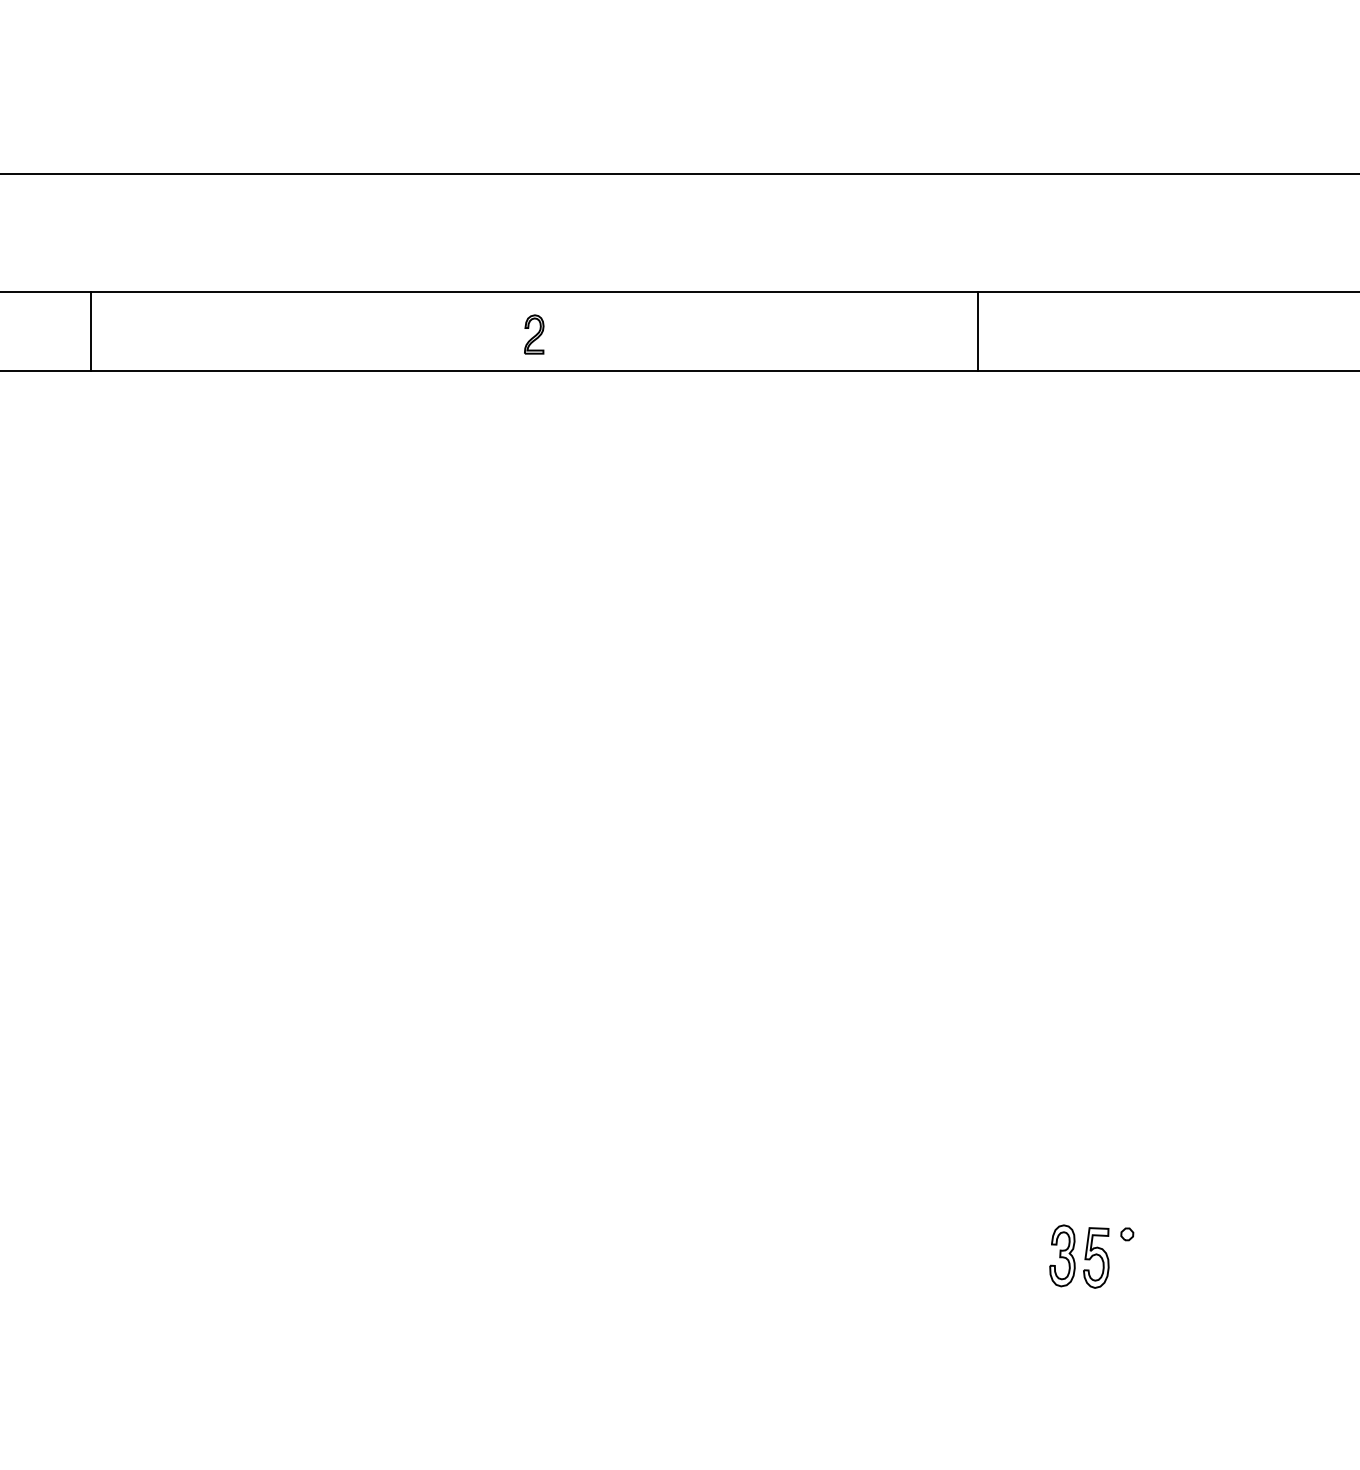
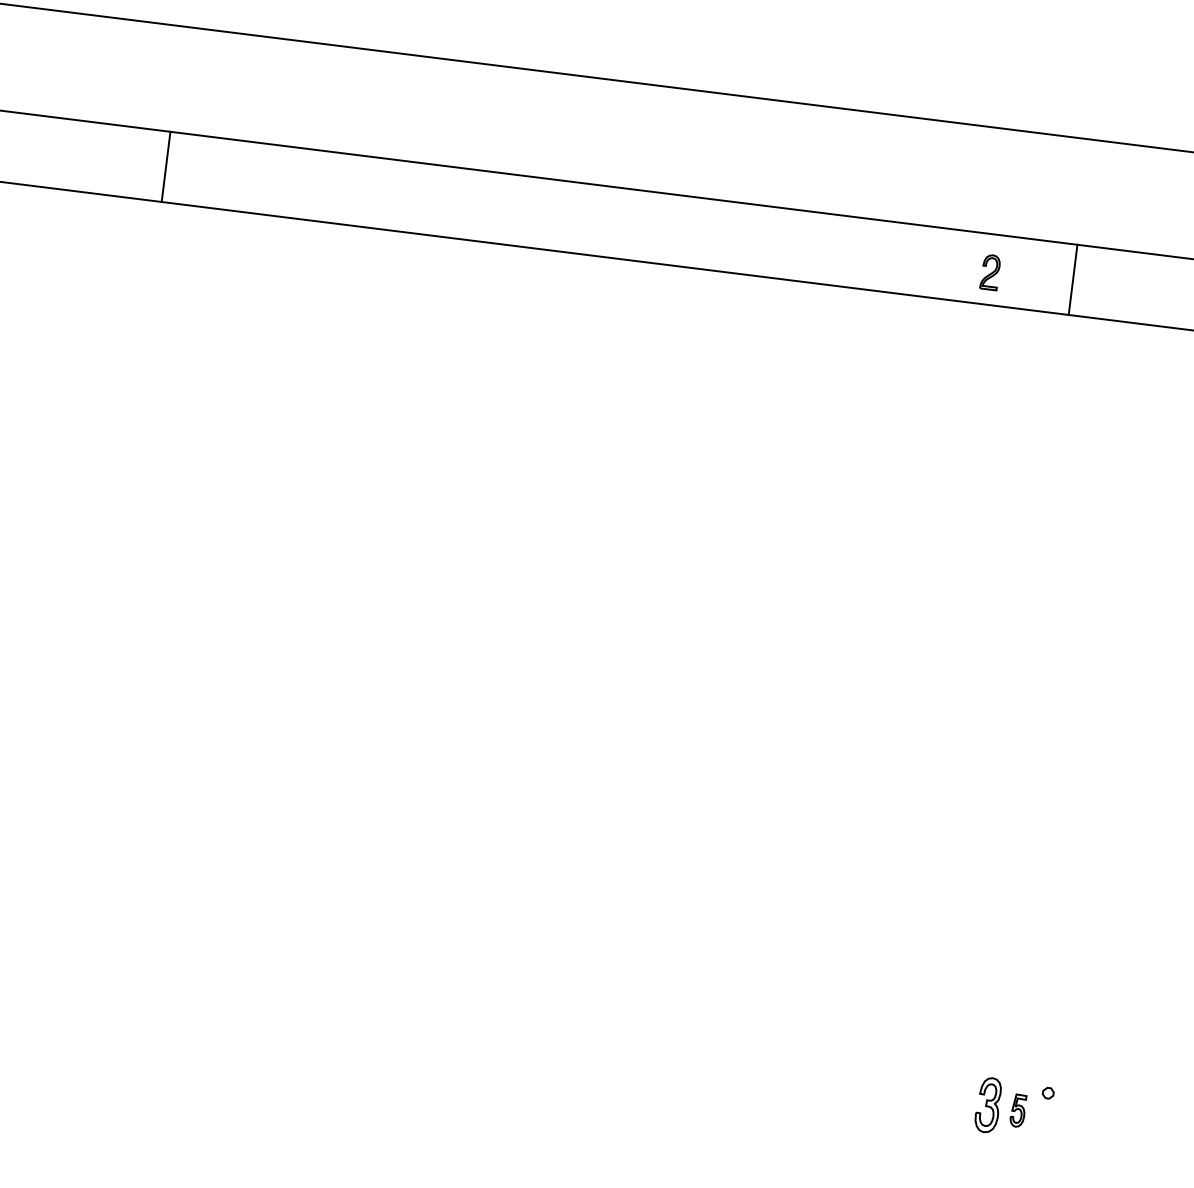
line: (91, 331) -> (166, 167), moved
line: (977, 331) -> (1072, 279), moved
part: (534, 334) -> (990, 272), moved
part: (1096, 1257) -> (1018, 1110), size x0.6

